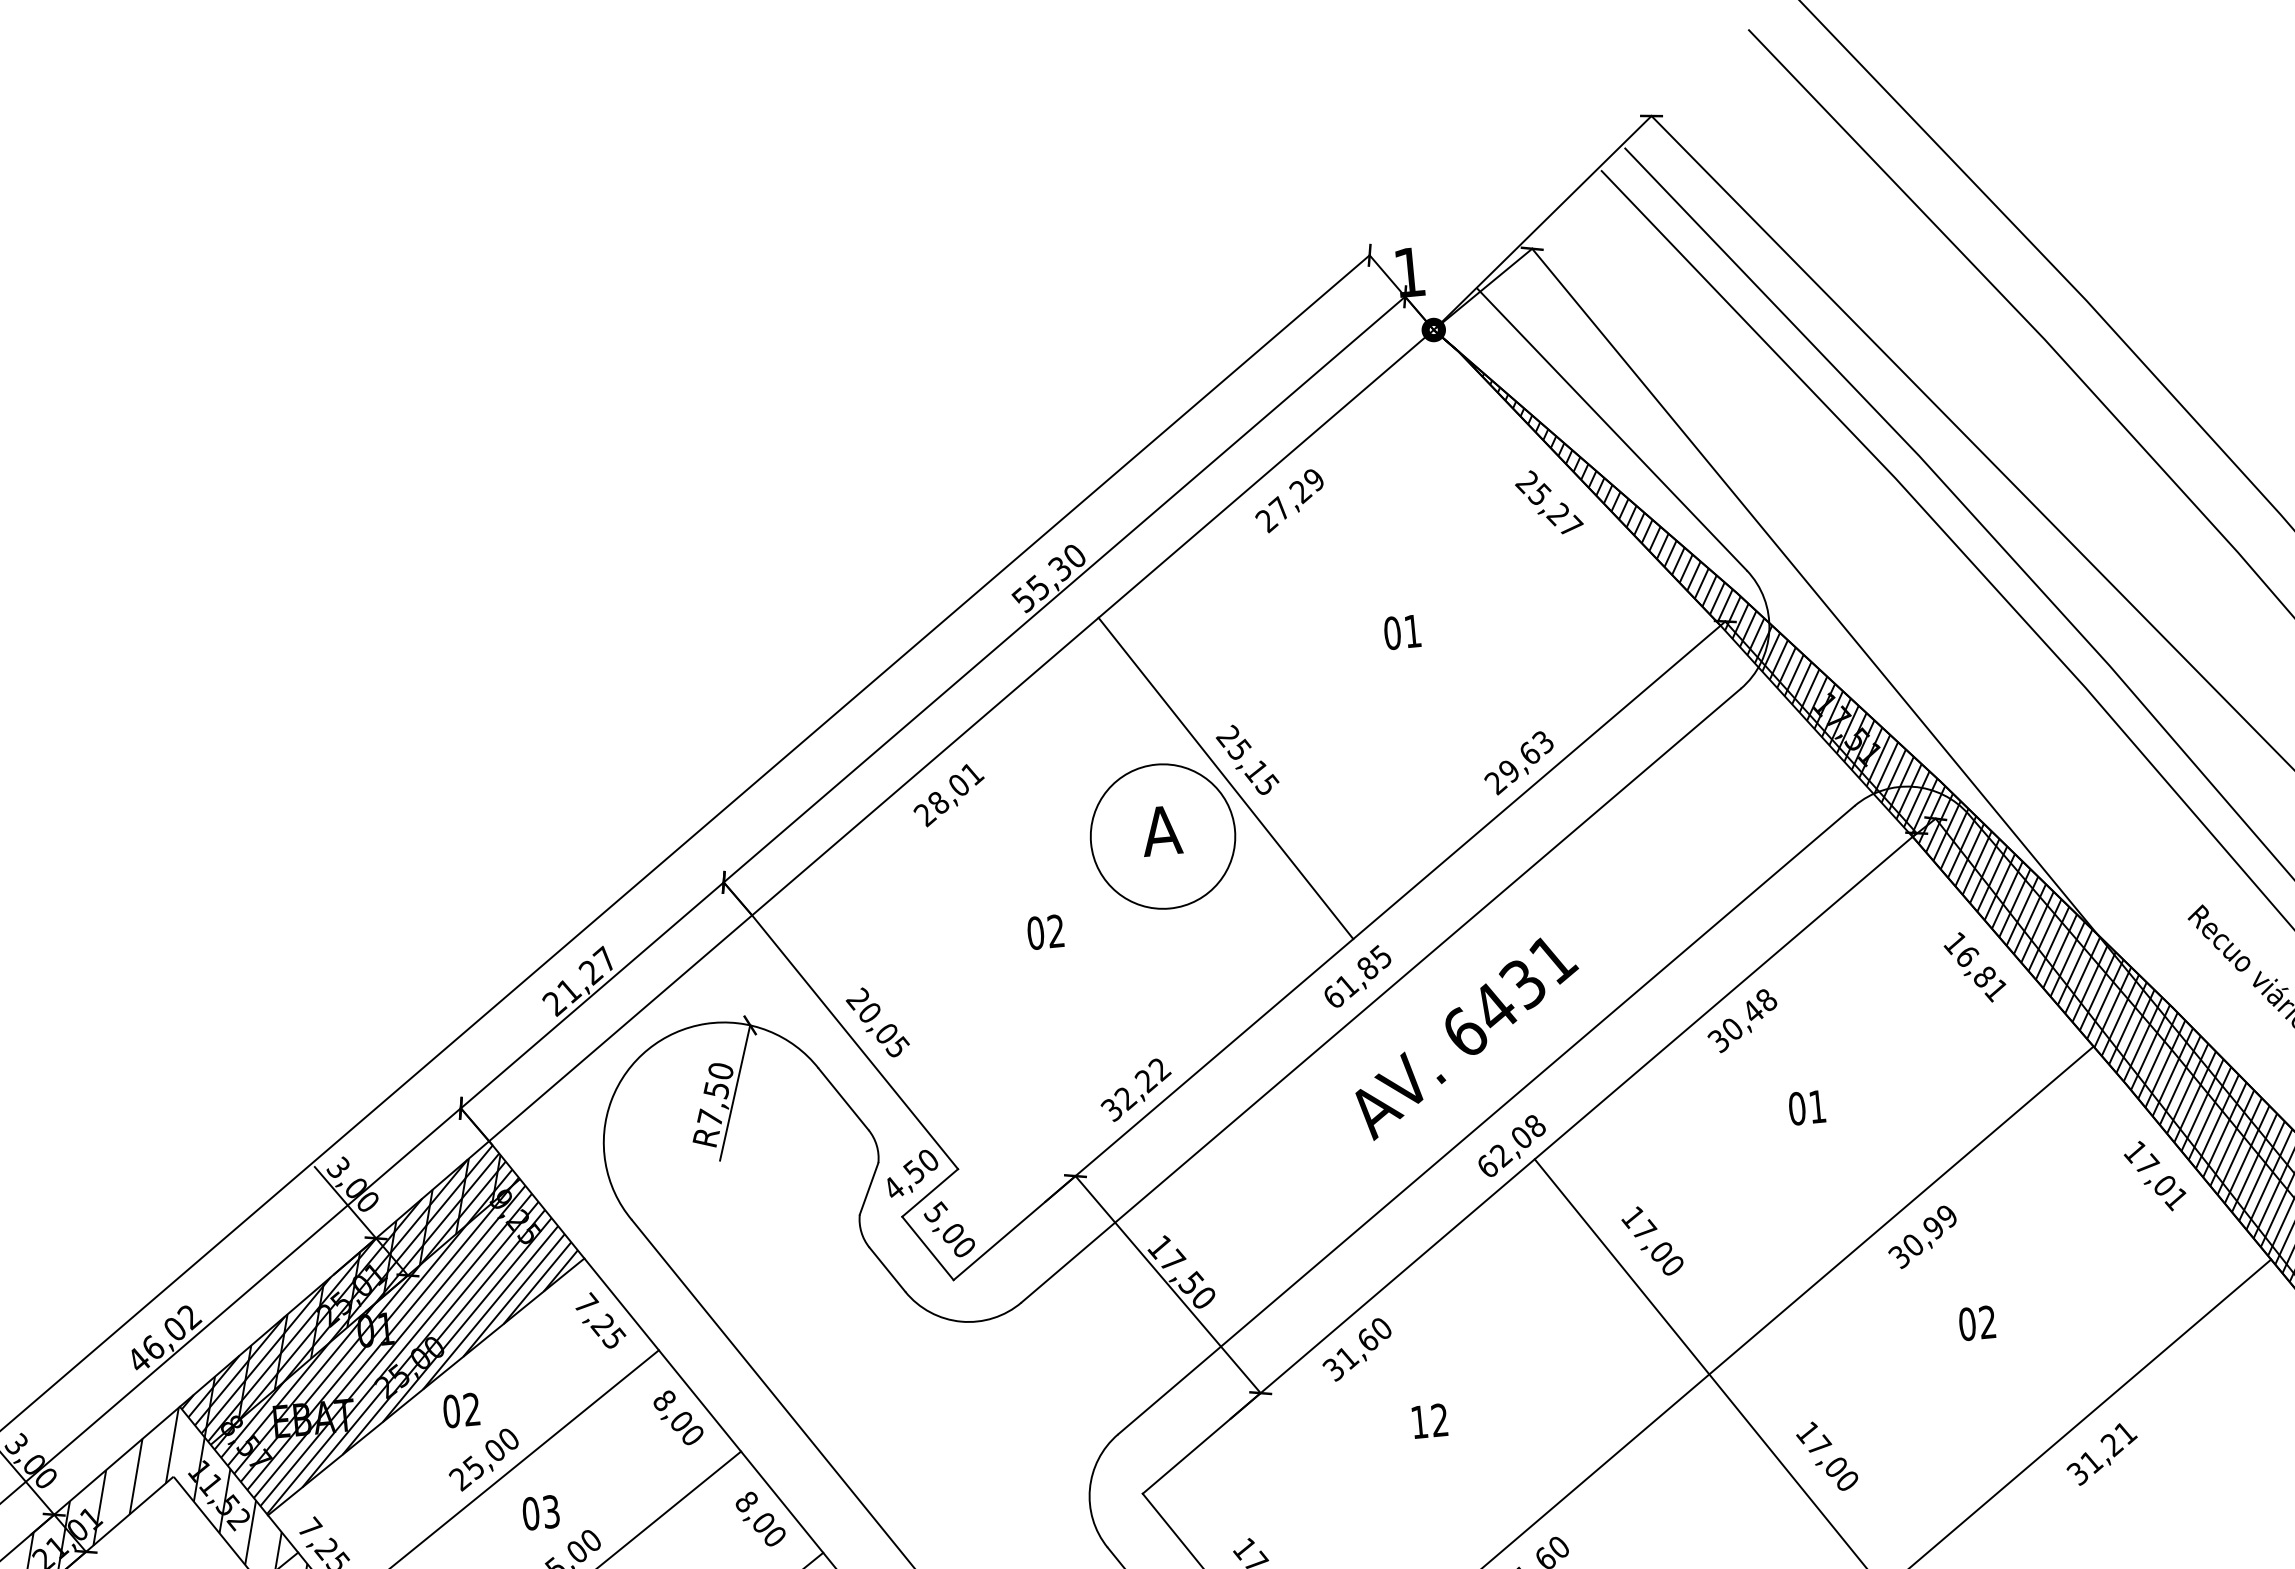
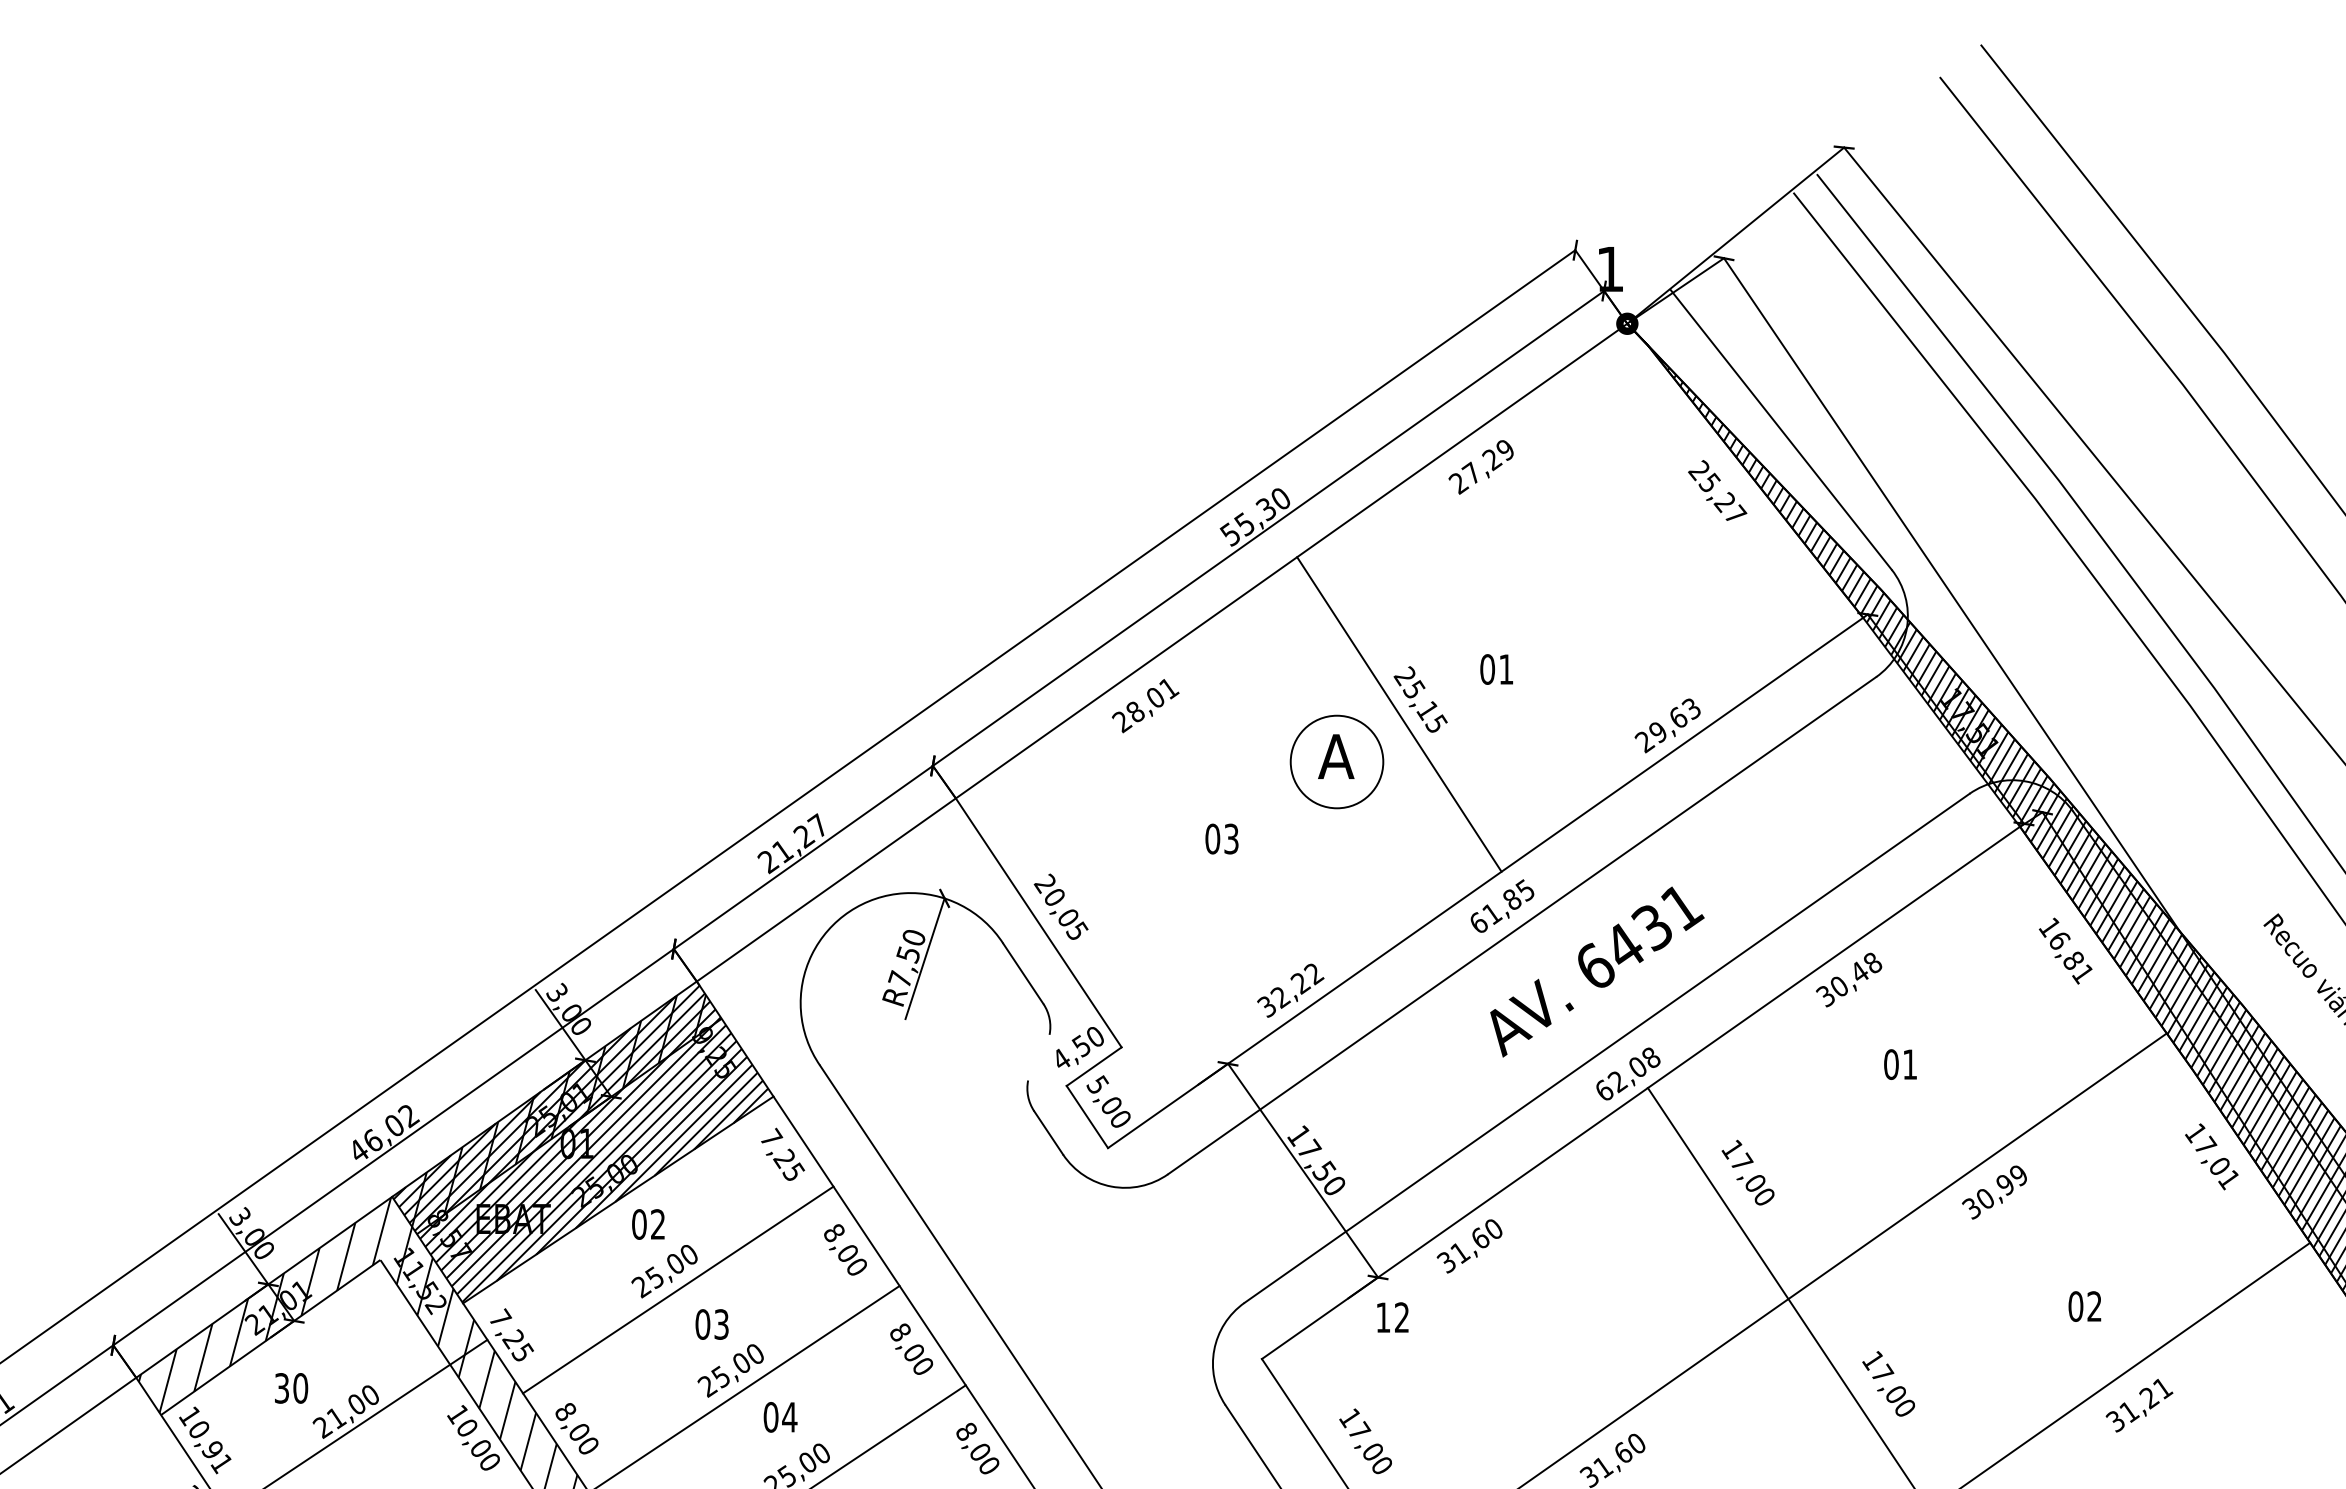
text: (1402, 632) -> (1496, 669), moved
circle: (1162, 836) -> (1336, 761), size x0.7
text: (1056, 930) -> (1231, 838), 02 -> 03
line: (868, 1188) -> (1038, 1057), removed
text: (1976, 1323) -> (2084, 1306), moved
text: (1429, 1421) -> (1392, 1317), moved

